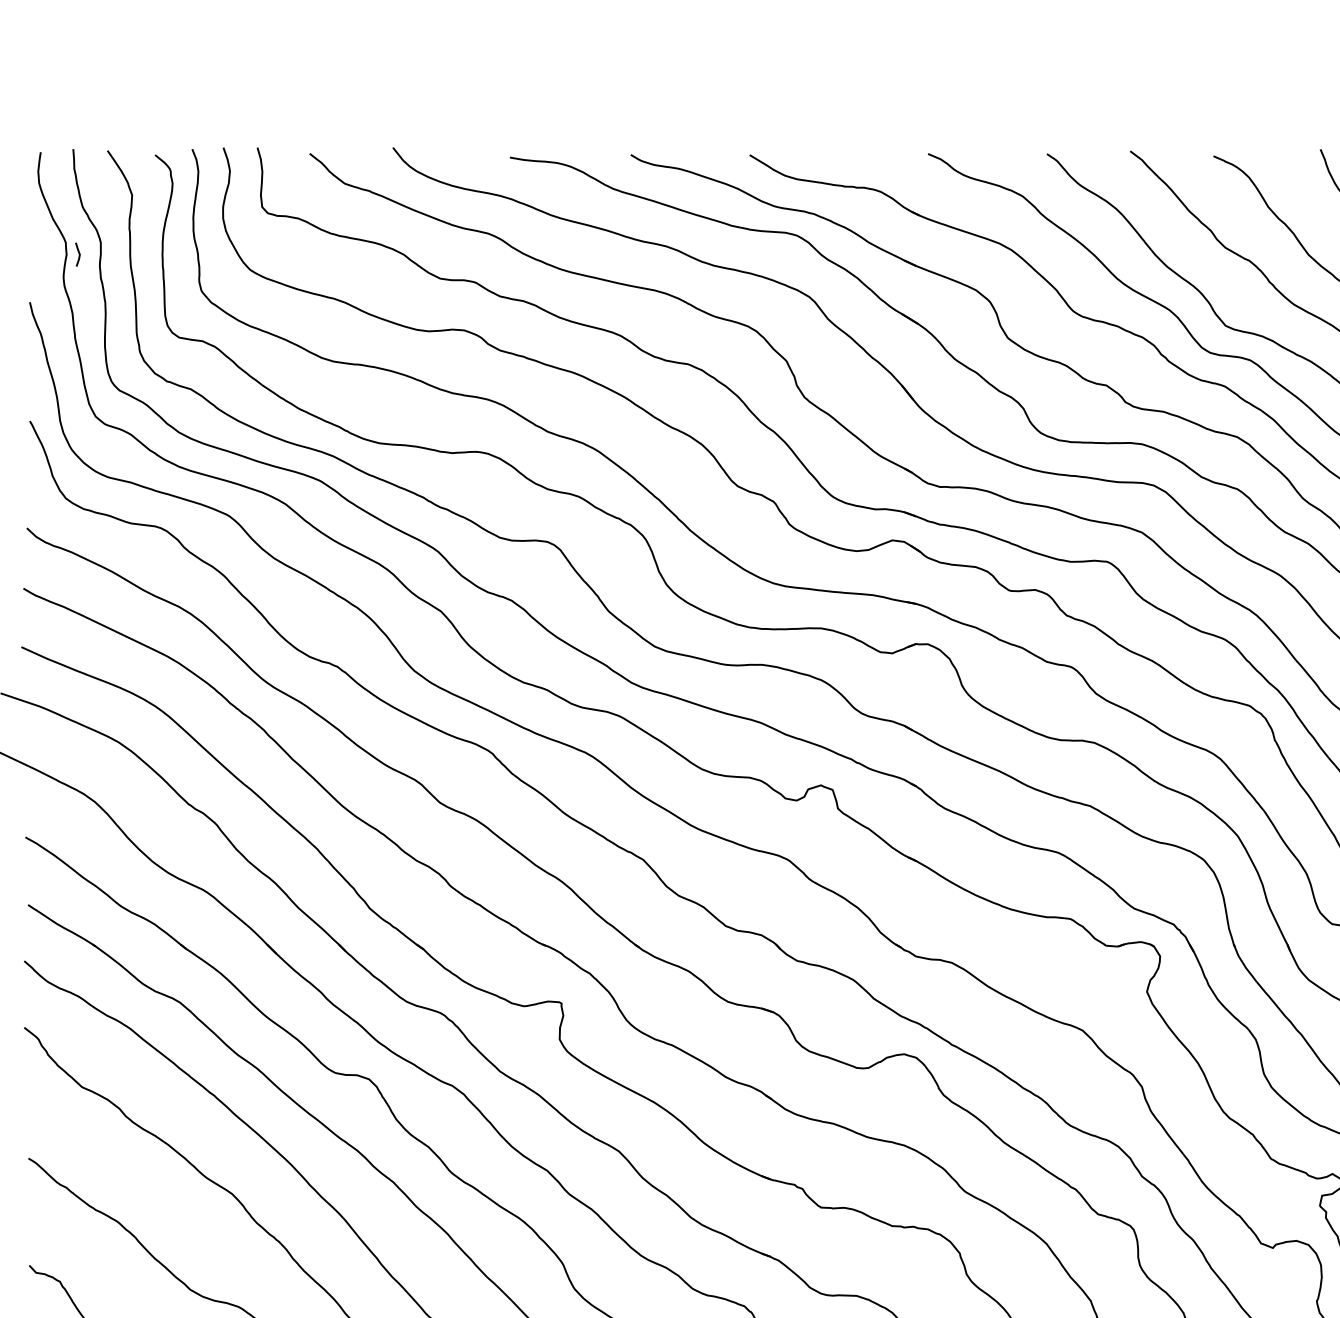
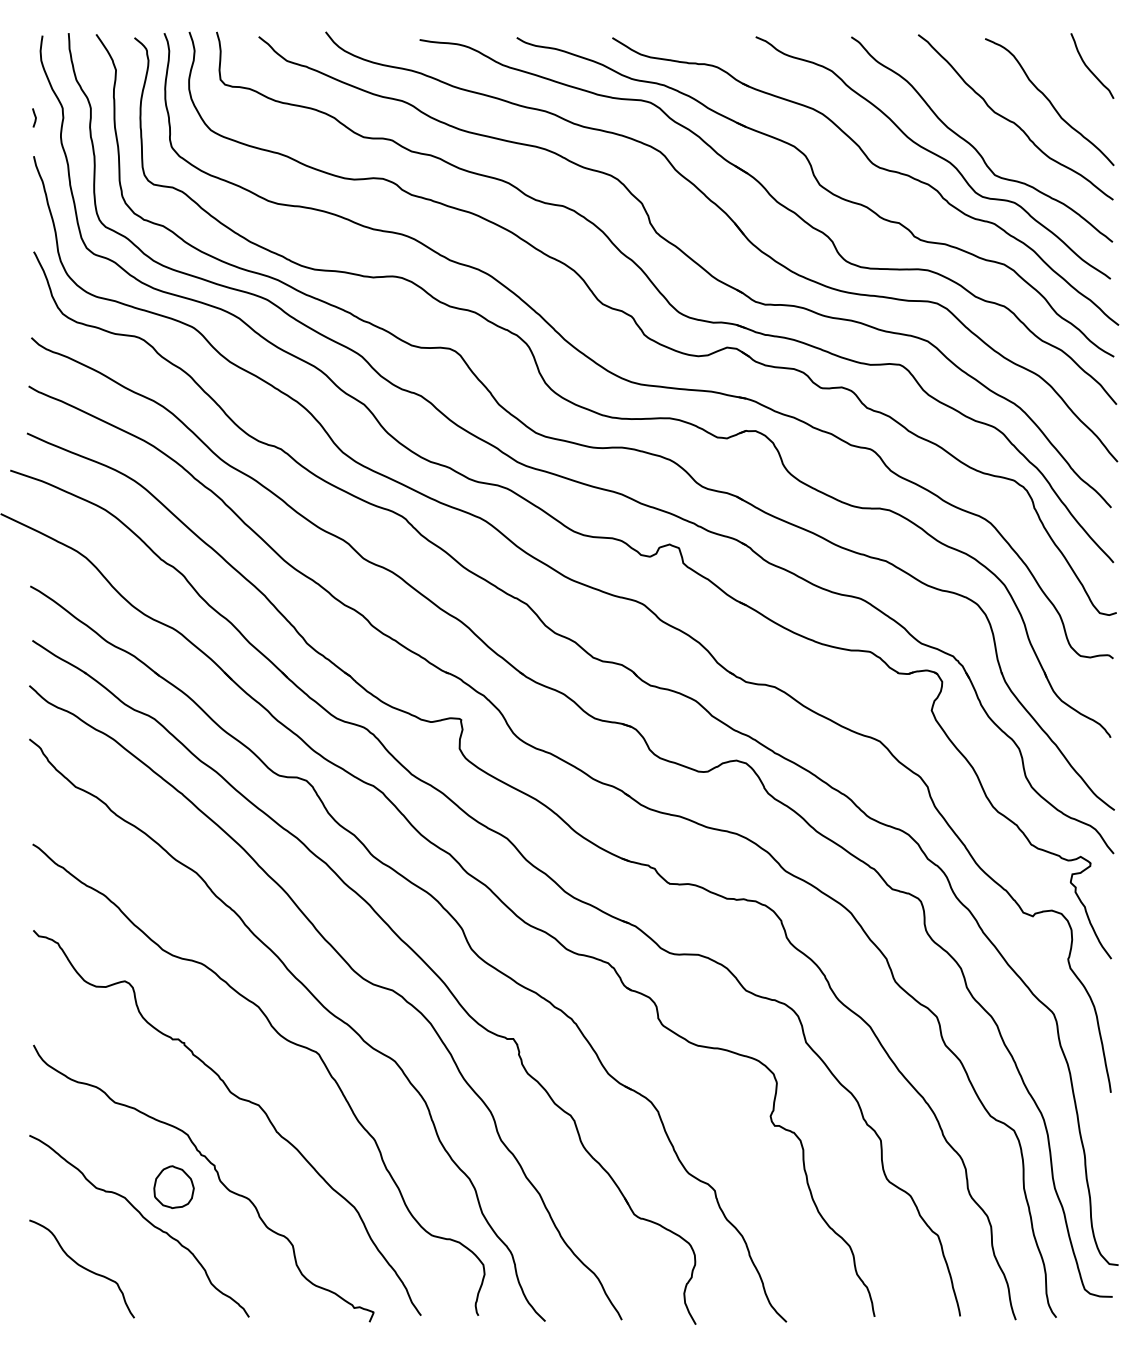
line: (77, 254) -> (34, 117), moved

